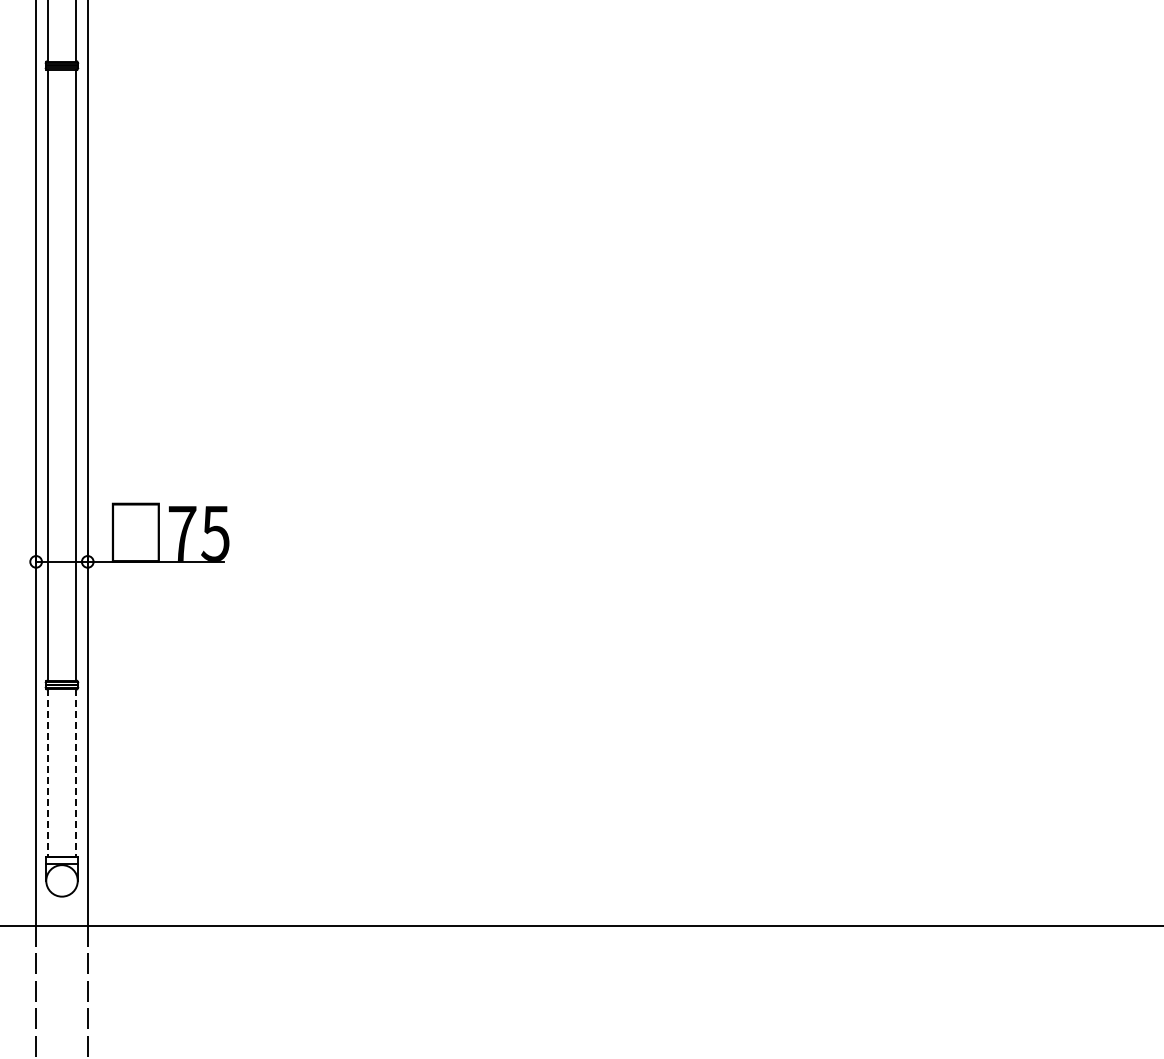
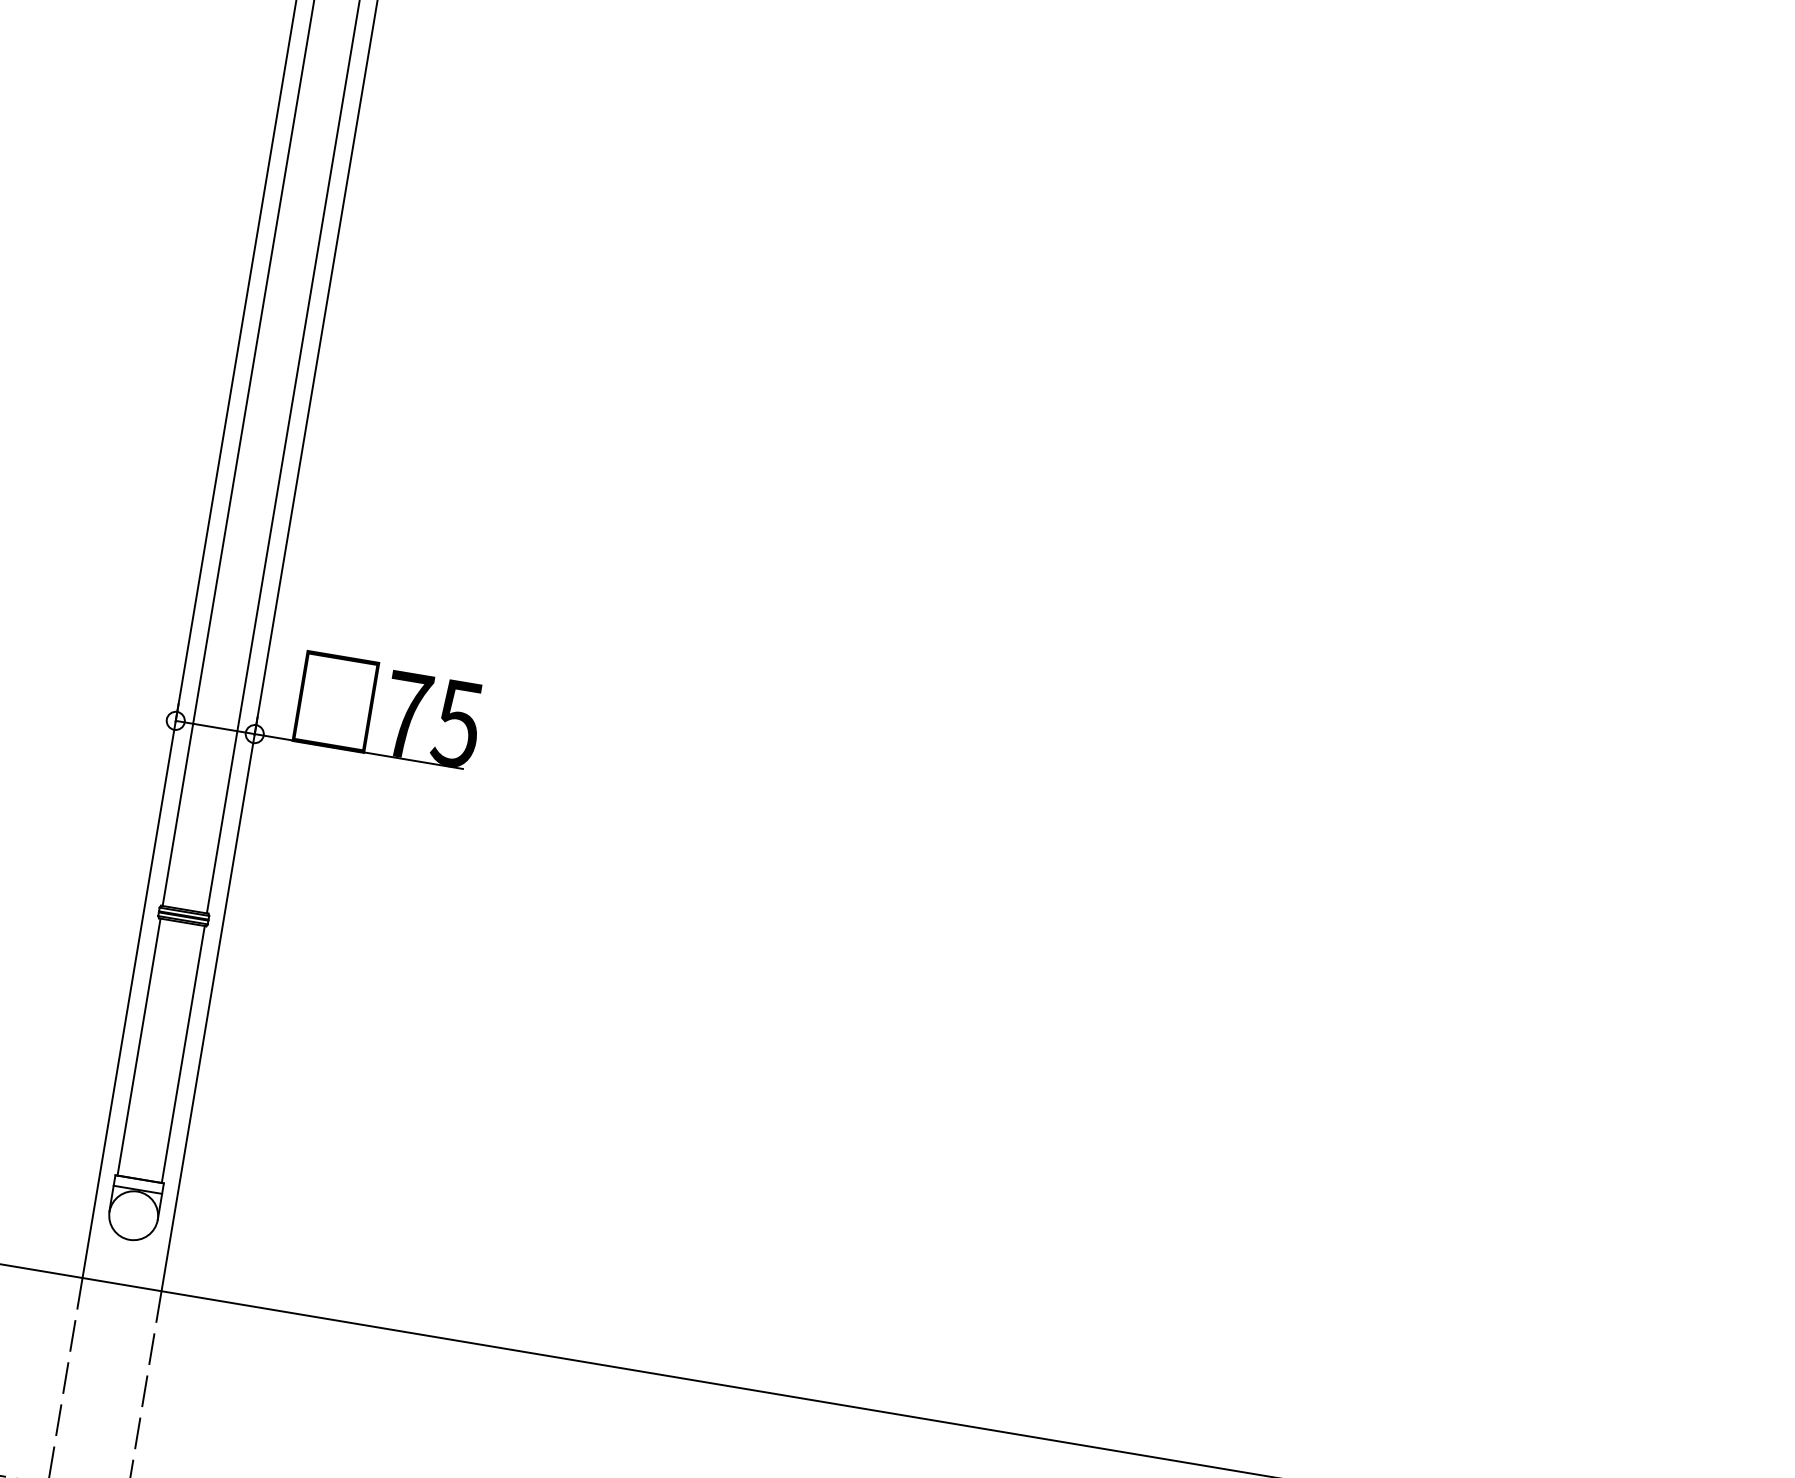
line: (47, 773) -> (138, 1047), dashed -> solid
line: (76, 773) -> (183, 1055), dashed -> solid

